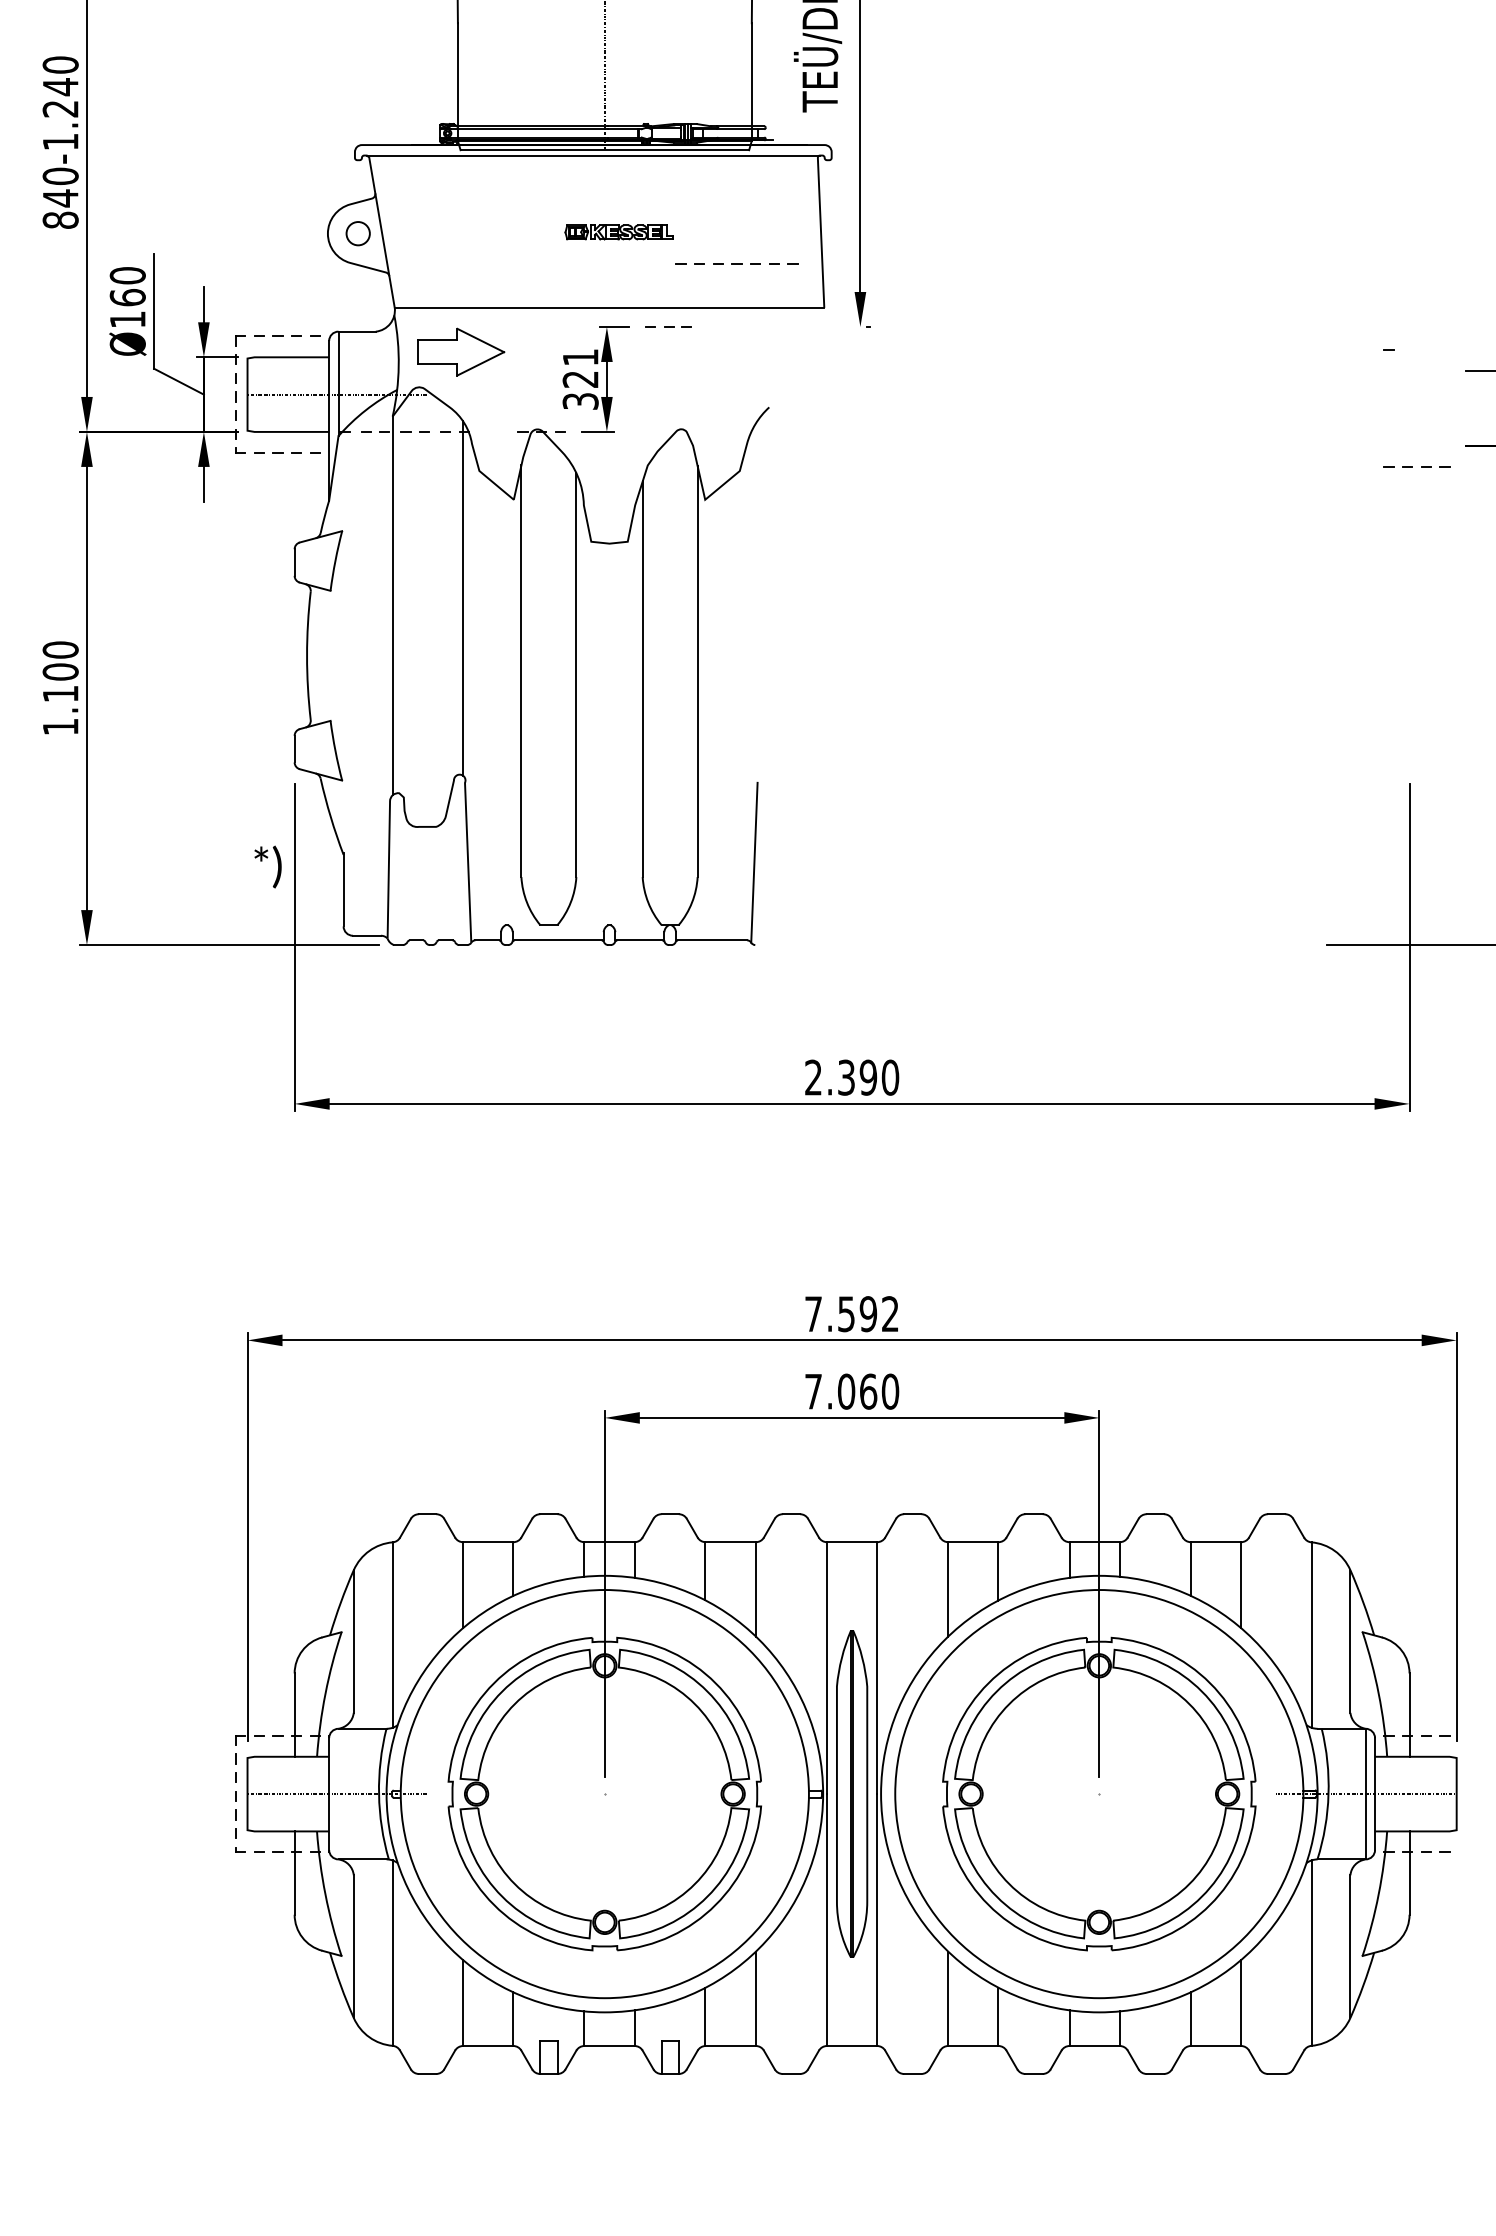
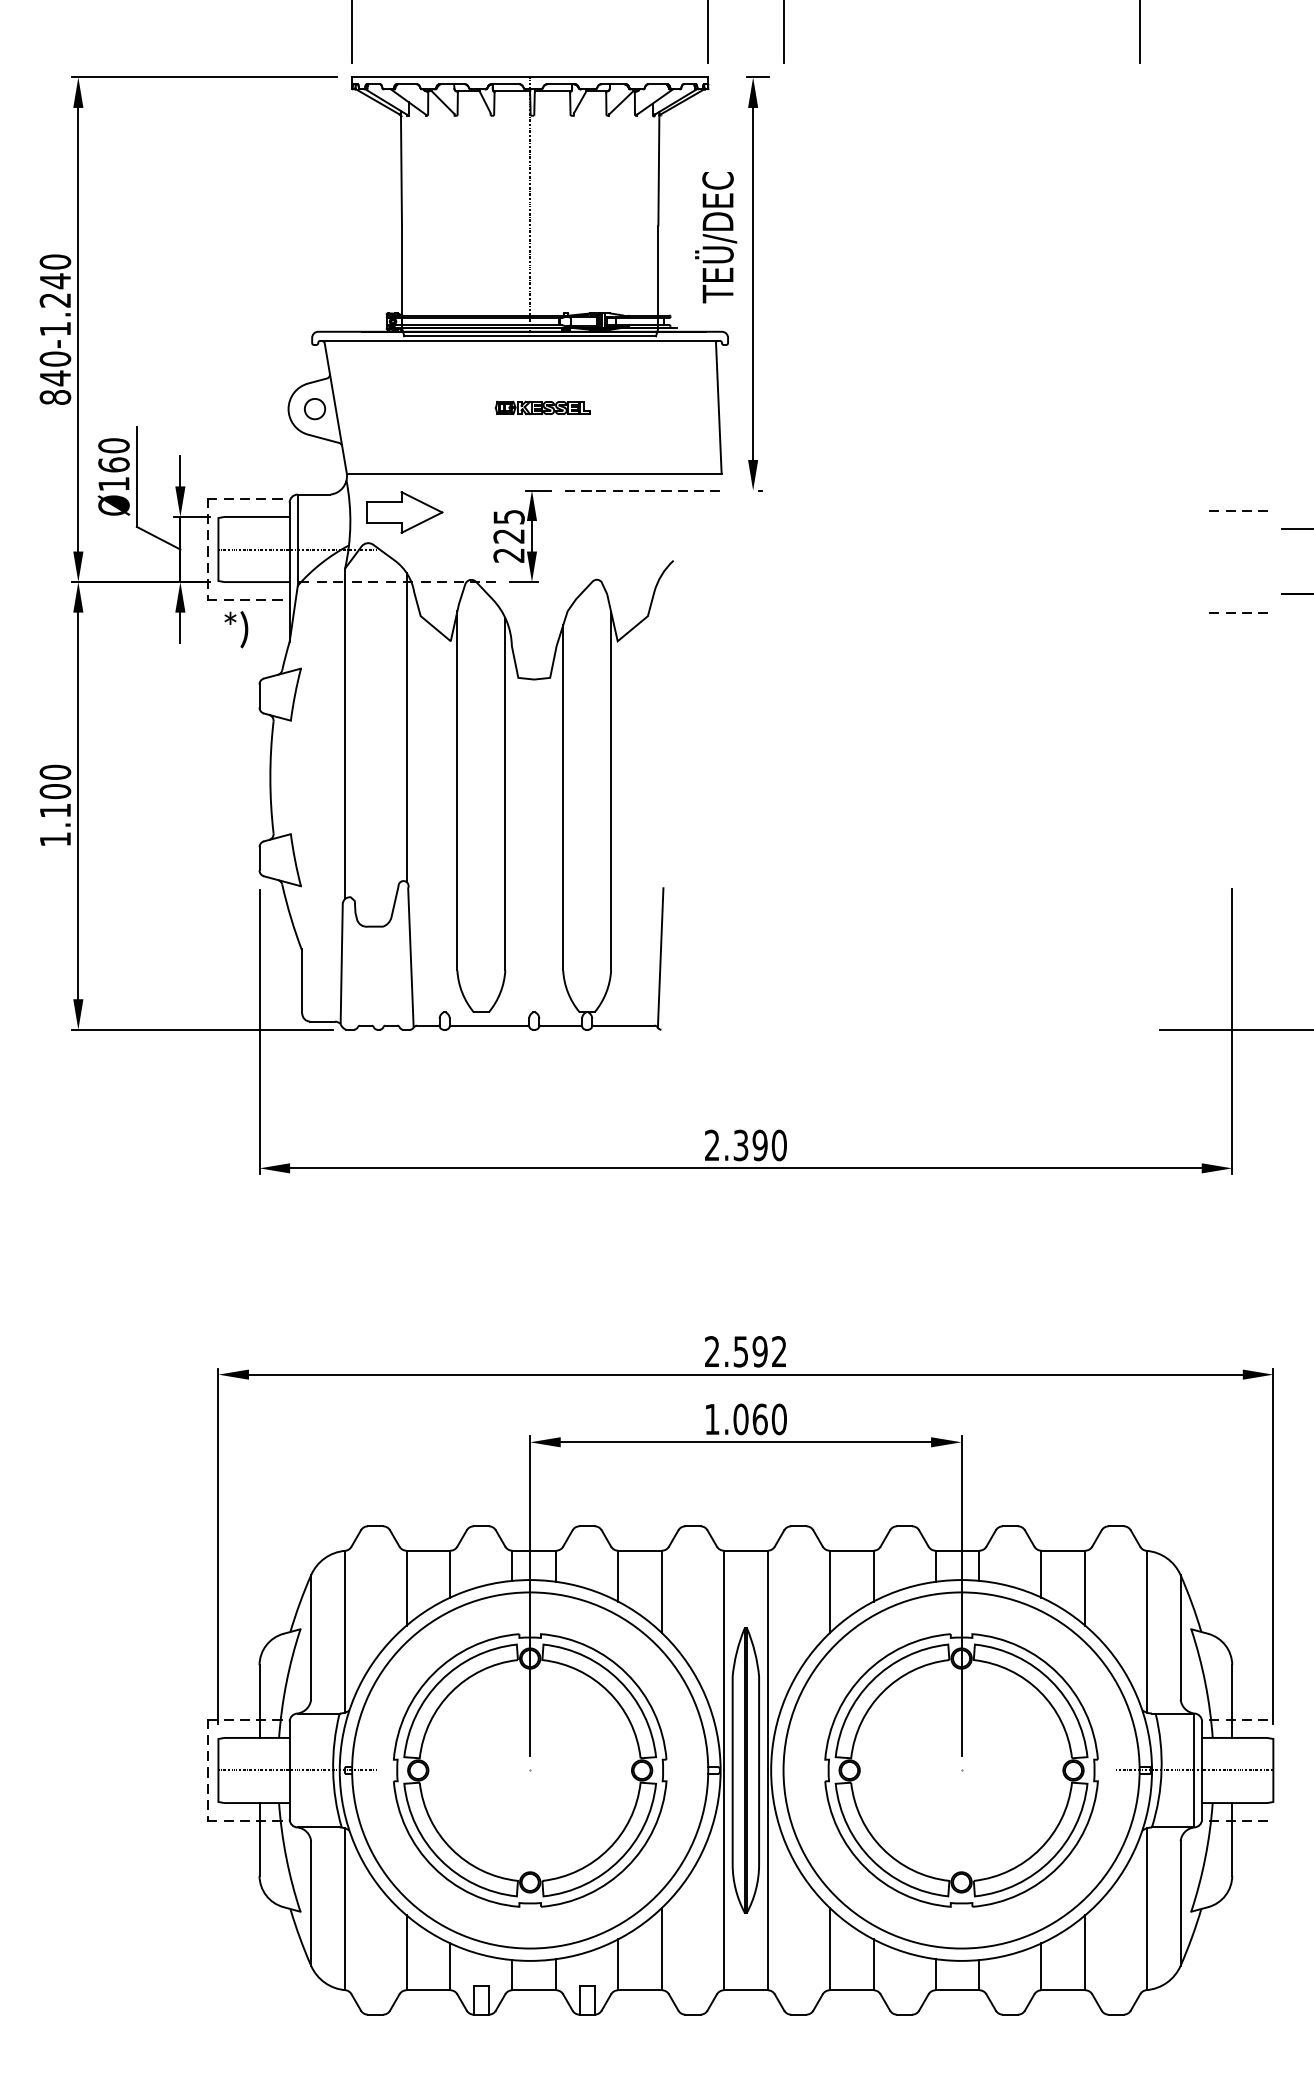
line: (737, 263) -> (666, 490), moved
line: (1425, 349) -> (1246, 510), added
text: (580, 379) -> (508, 536), 321 -> 225
line: (490, 431) -> (430, 581), added
text: (268, 866) -> (236, 629), moved
text: (813, 1313) -> (712, 1351), 7.592 -> 2.592
text: (813, 1391) -> (712, 1419), 7.060 -> 1.060

